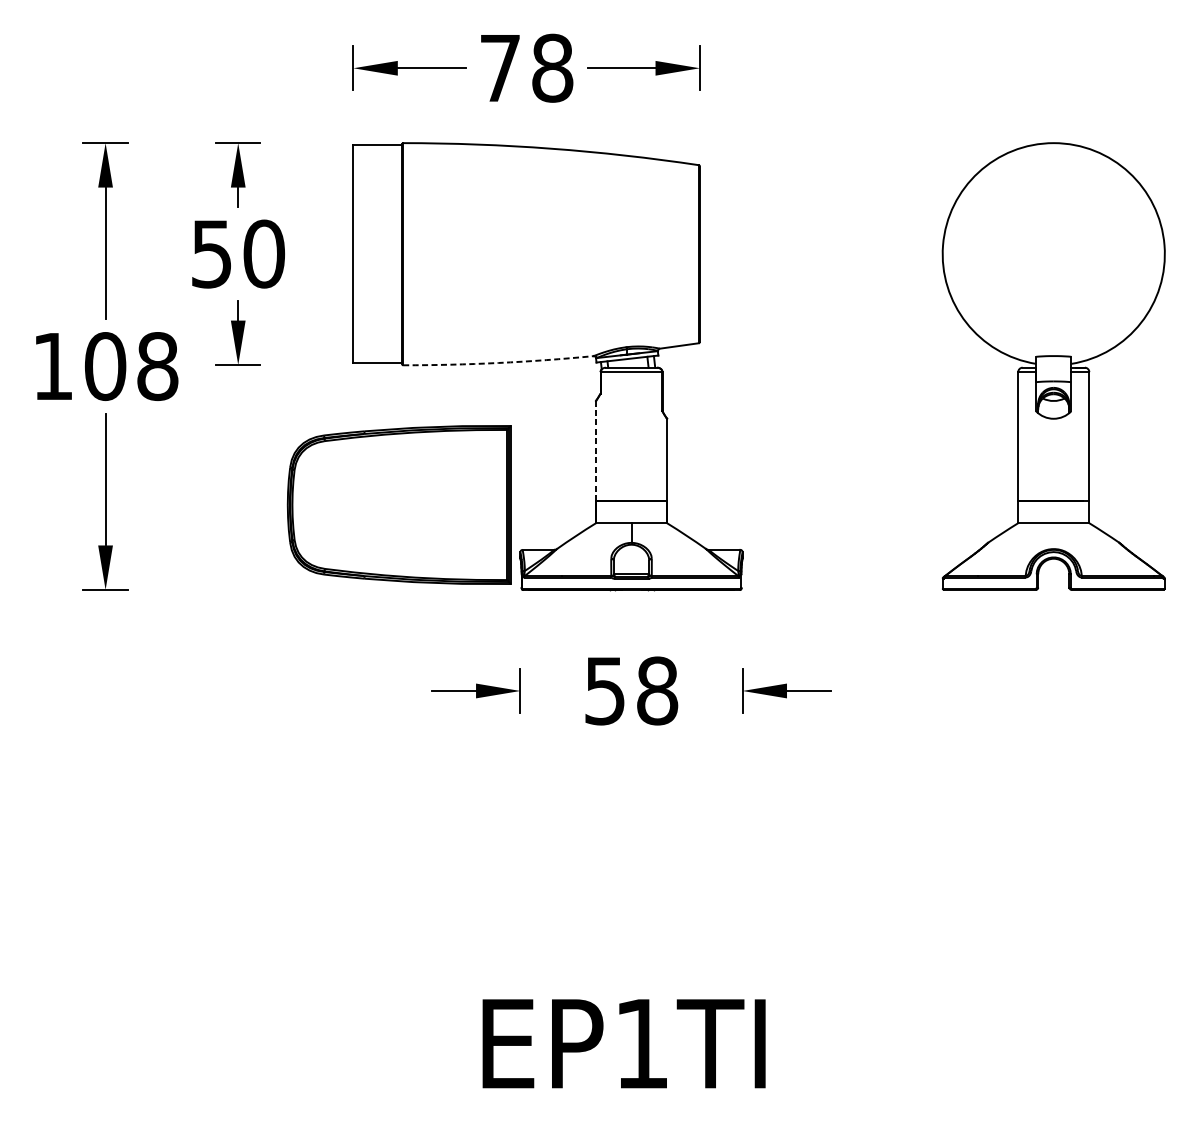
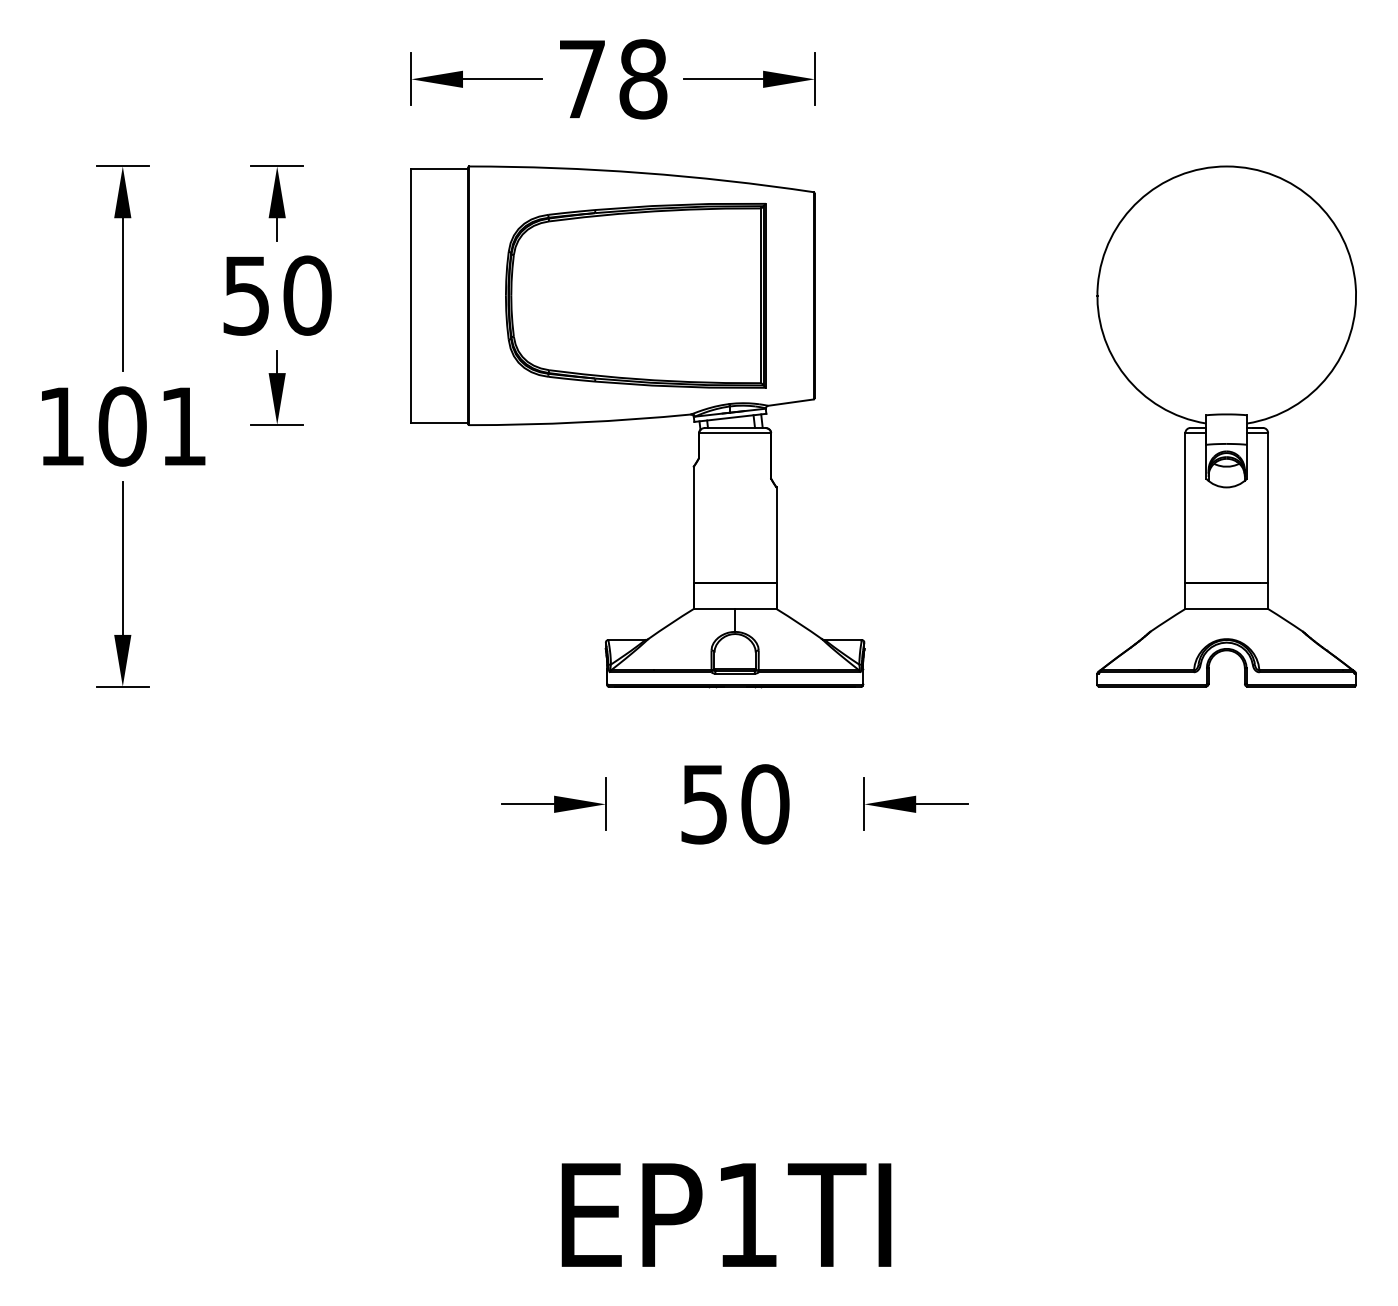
arc: (498, 363) -> (580, 422), dashed -> solid
text: (157, 366) -> (183, 426), 108 -> 101
line: (595, 450) -> (693, 524), dashed -> solid
part: (399, 504) -> (635, 295), moved
text: (657, 691) -> (765, 804), 58 -> 50

